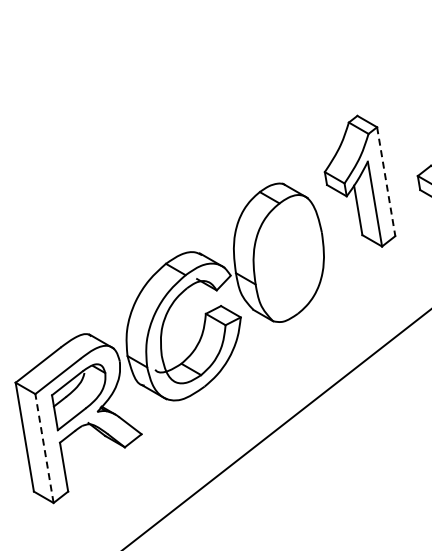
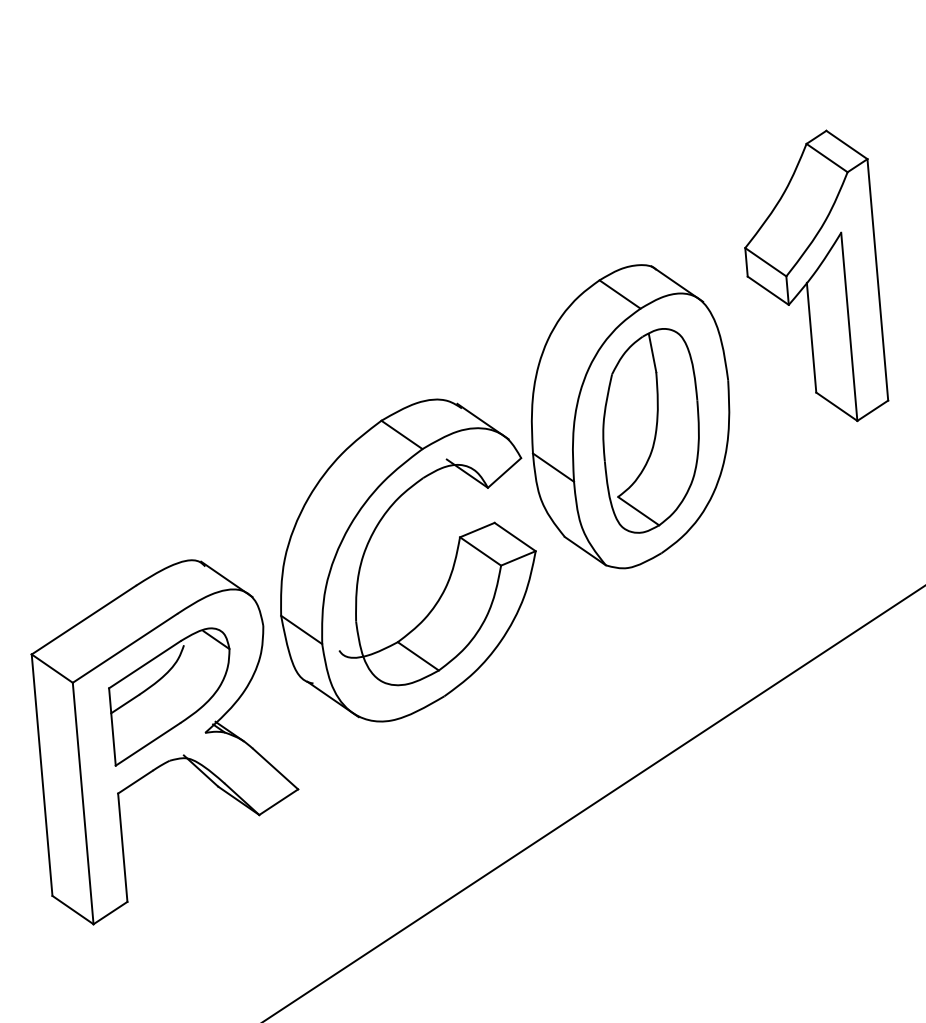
line: (386, 182) -> (878, 281), dashed -> solid
part: (288, 258) -> (650, 430), added
line: (44, 448) -> (83, 803), dashed -> solid

